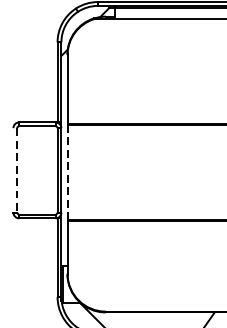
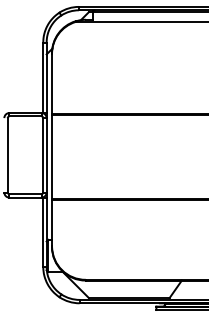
line: (17, 170) -> (7, 155), dashed -> solid
line: (68, 171) -> (52, 156), dashed -> solid

